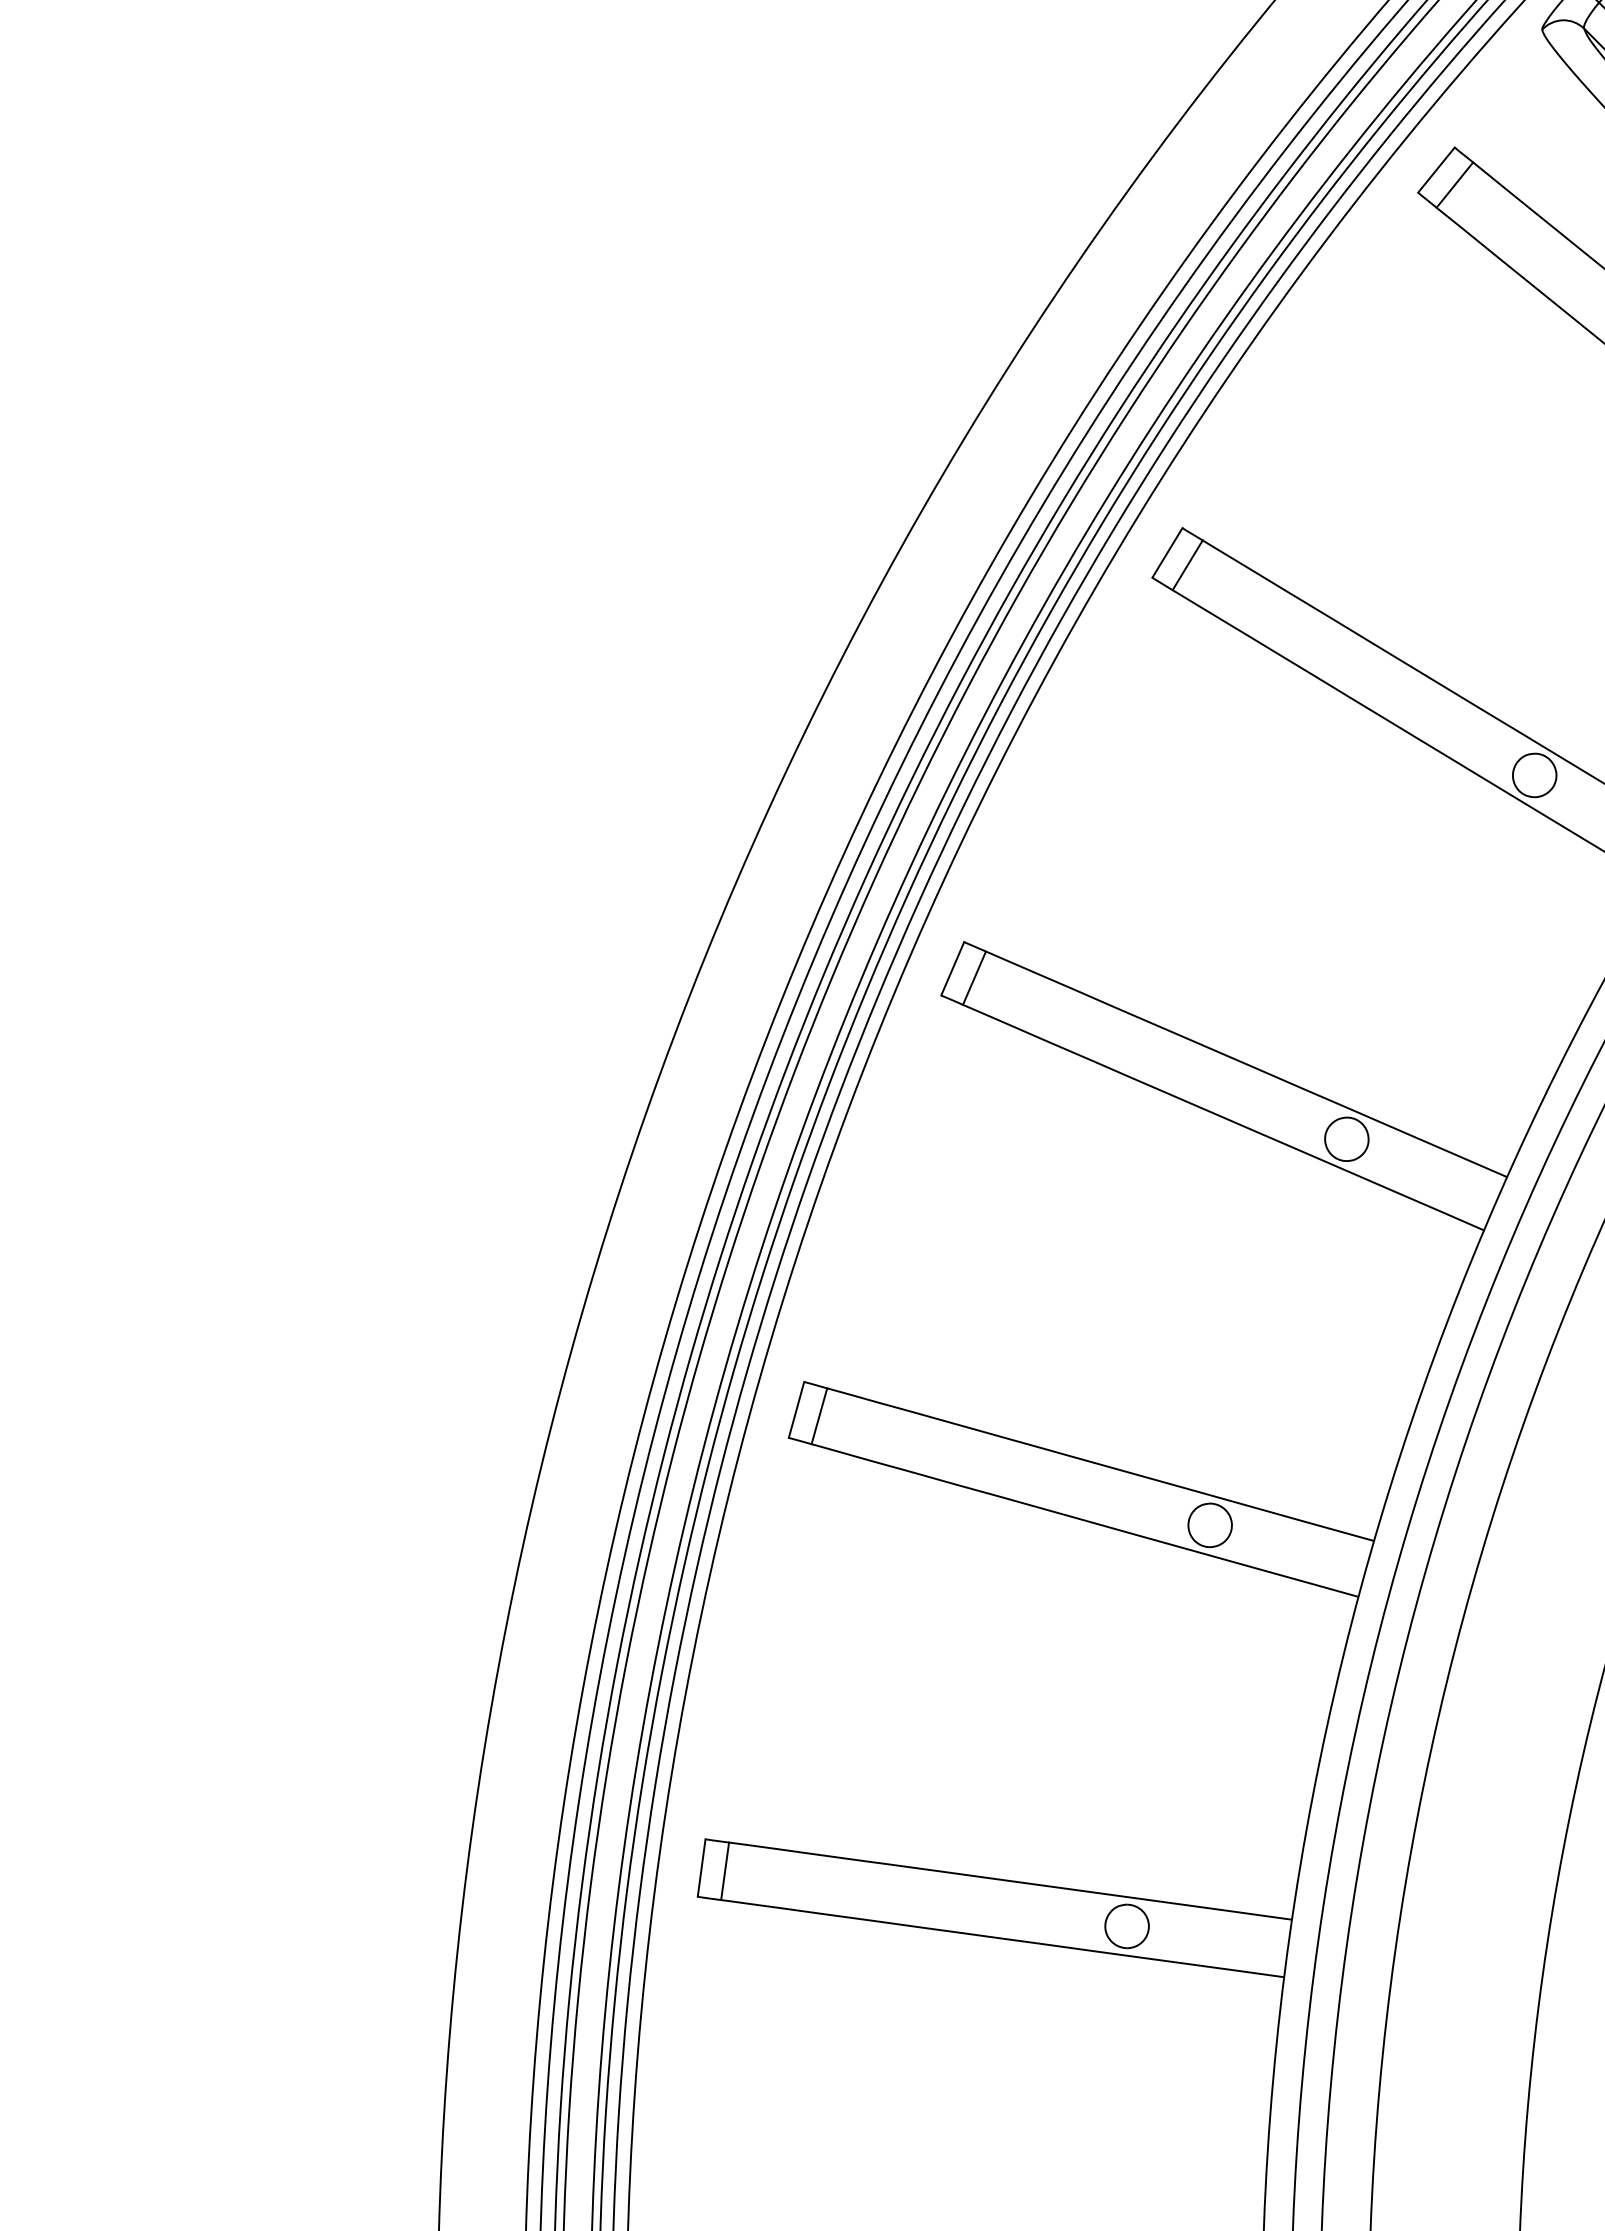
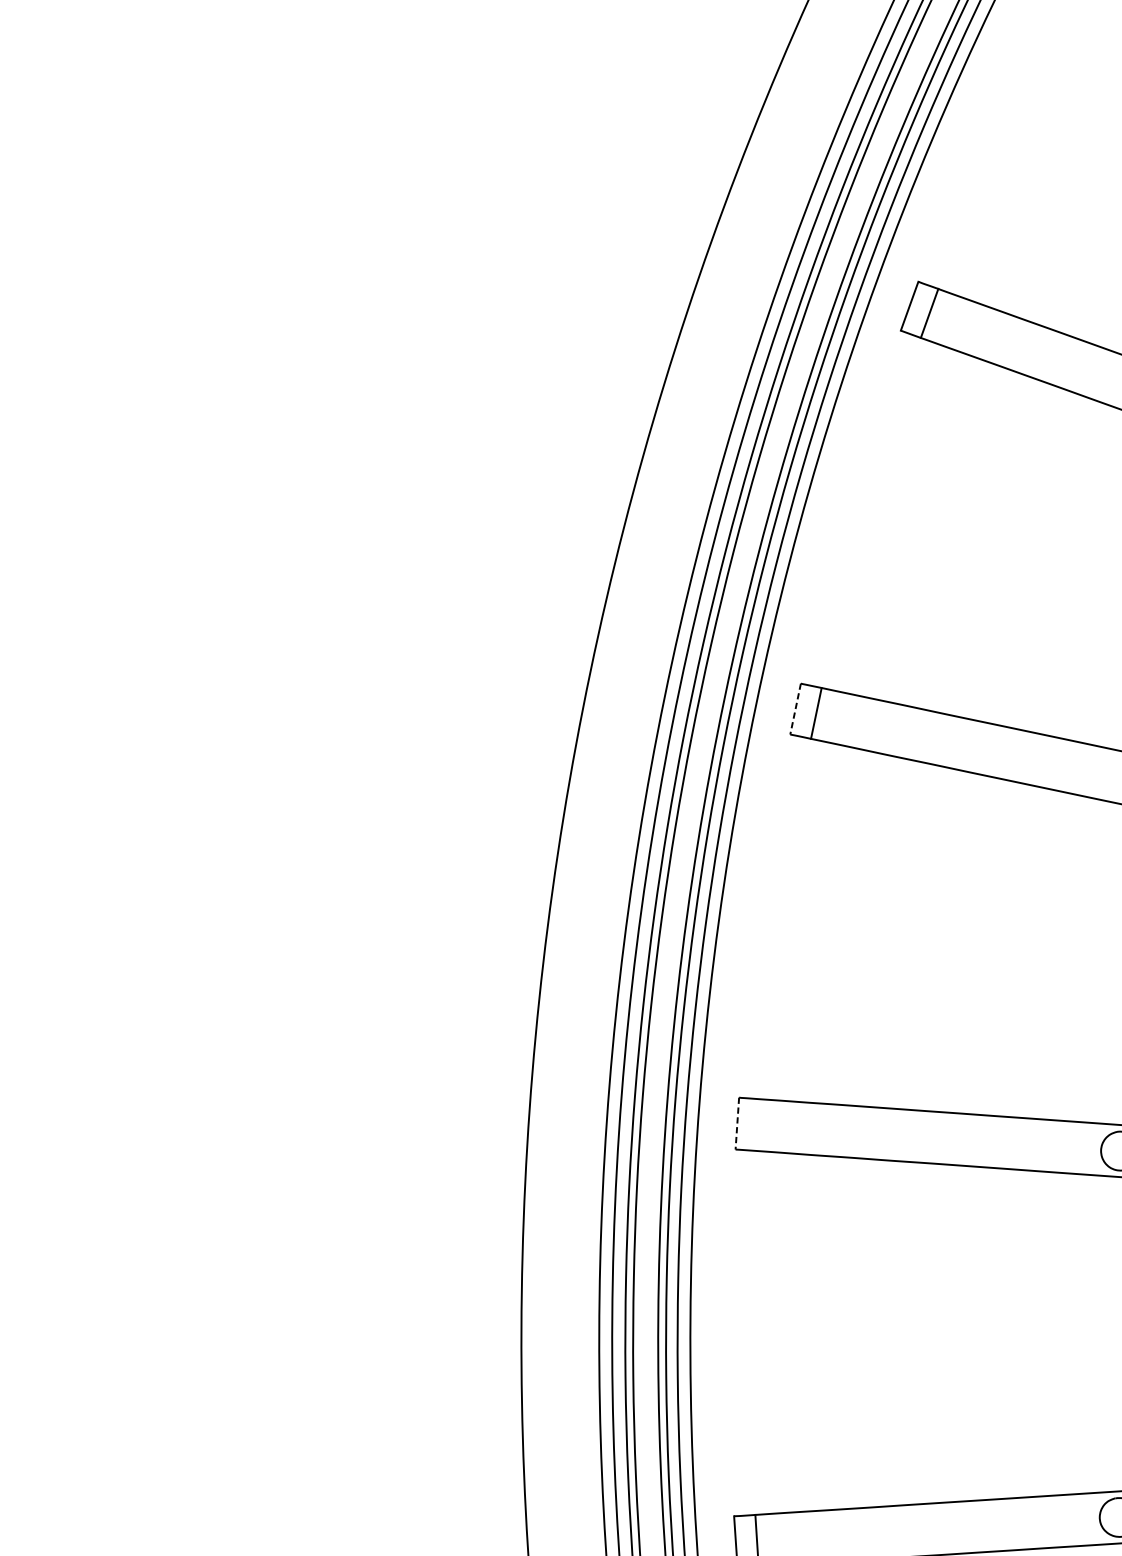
line: (952, 969) -> (795, 709), solid -> dashed
line: (796, 1410) -> (737, 1124), solid -> dashed
line: (819, 1416) -> (758, 1125), removed

